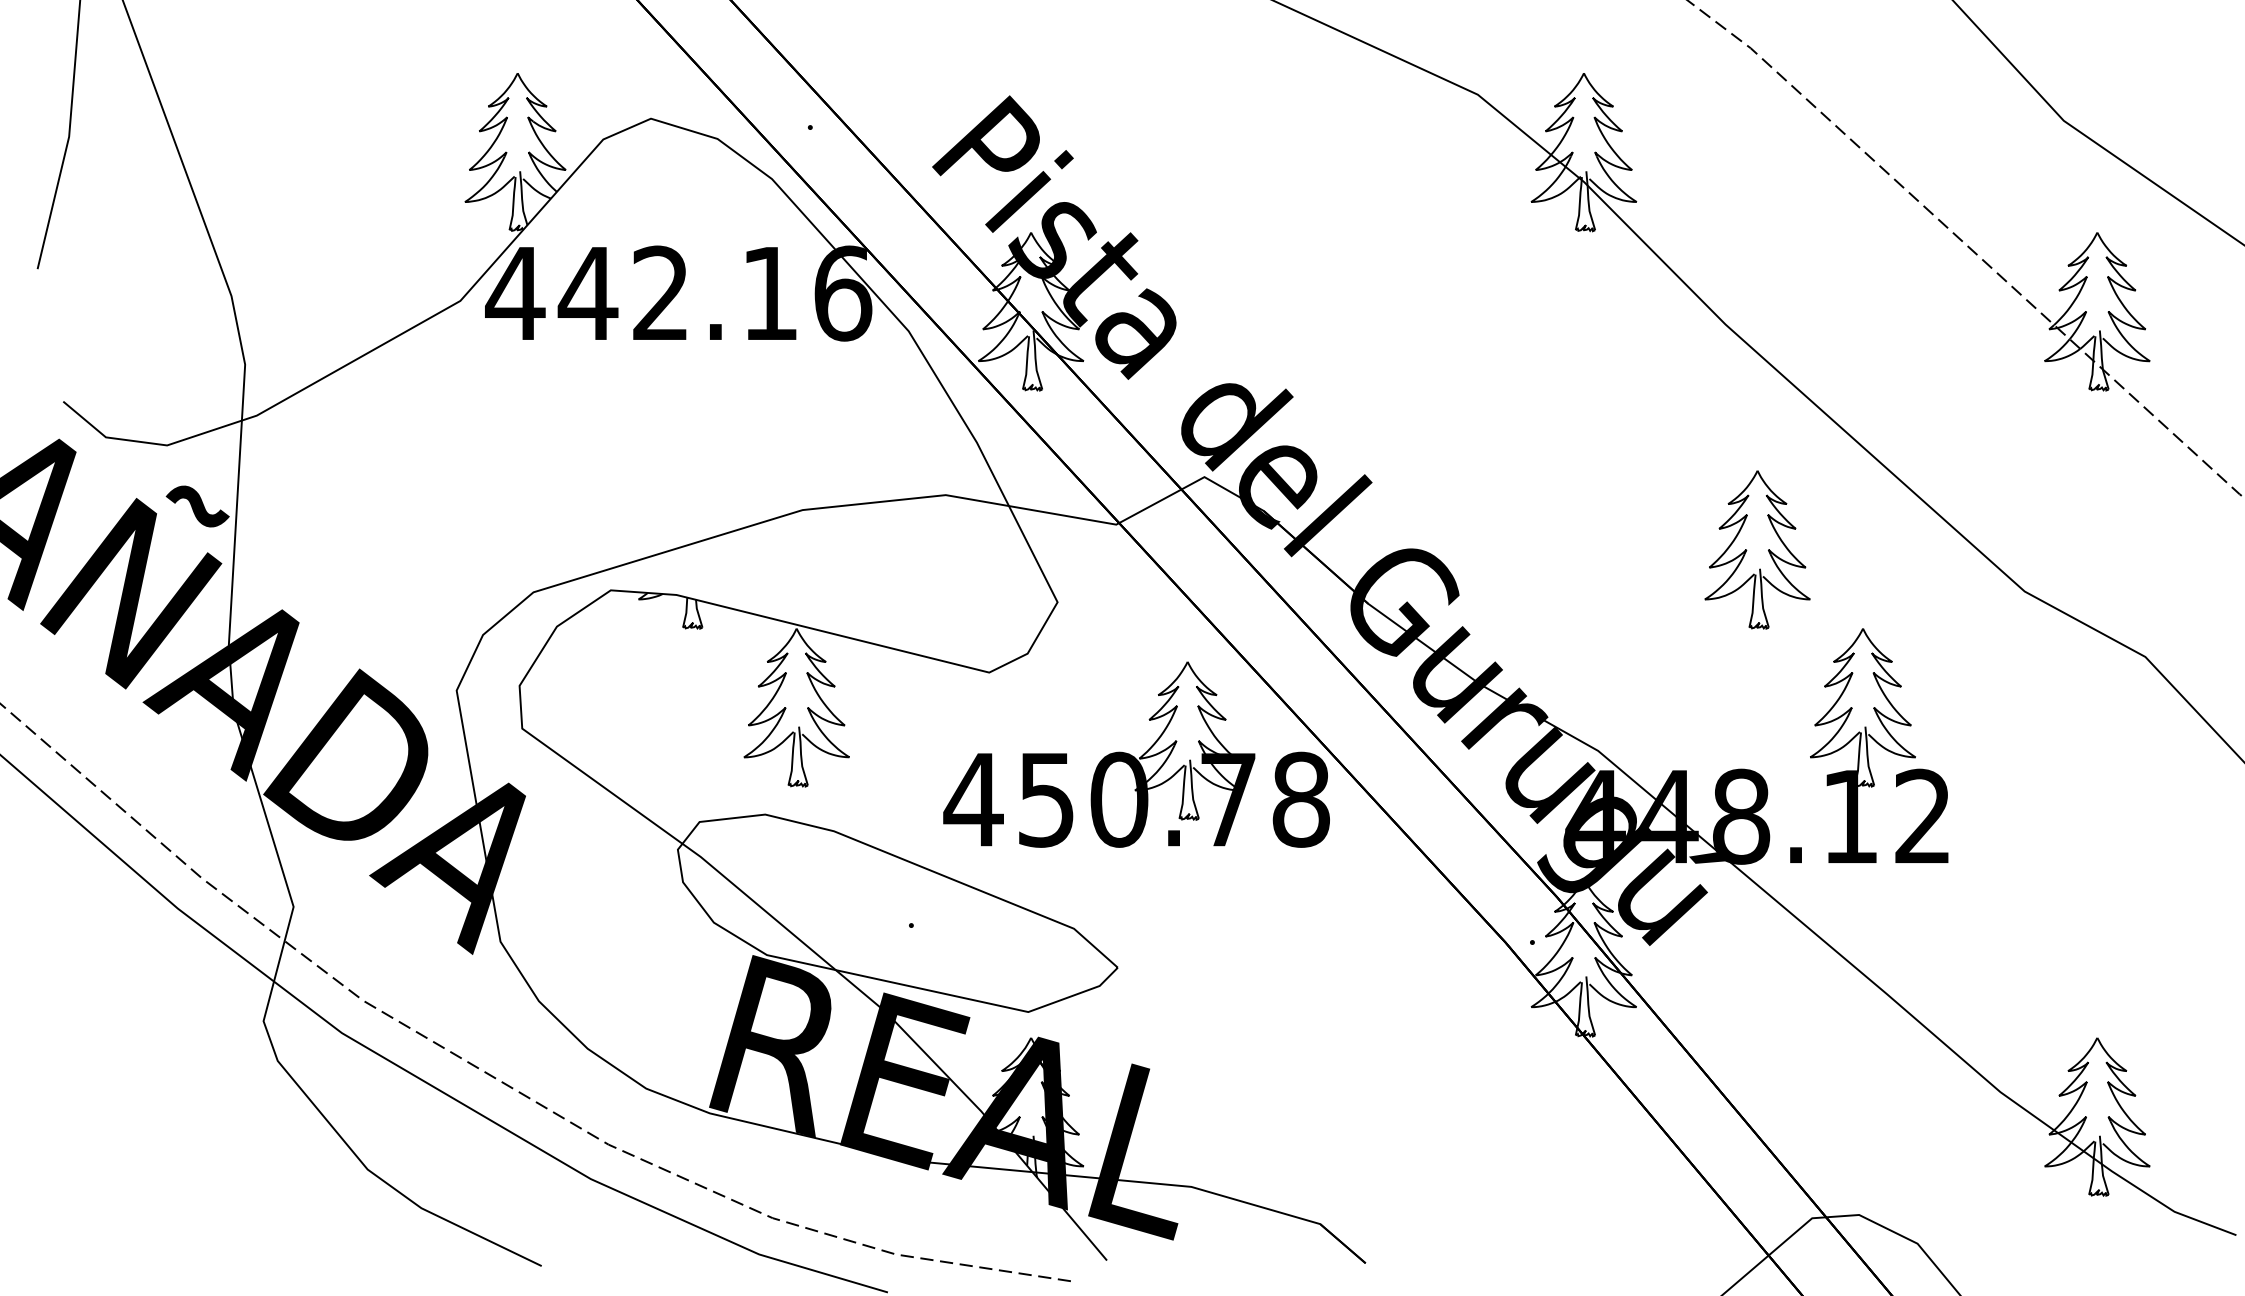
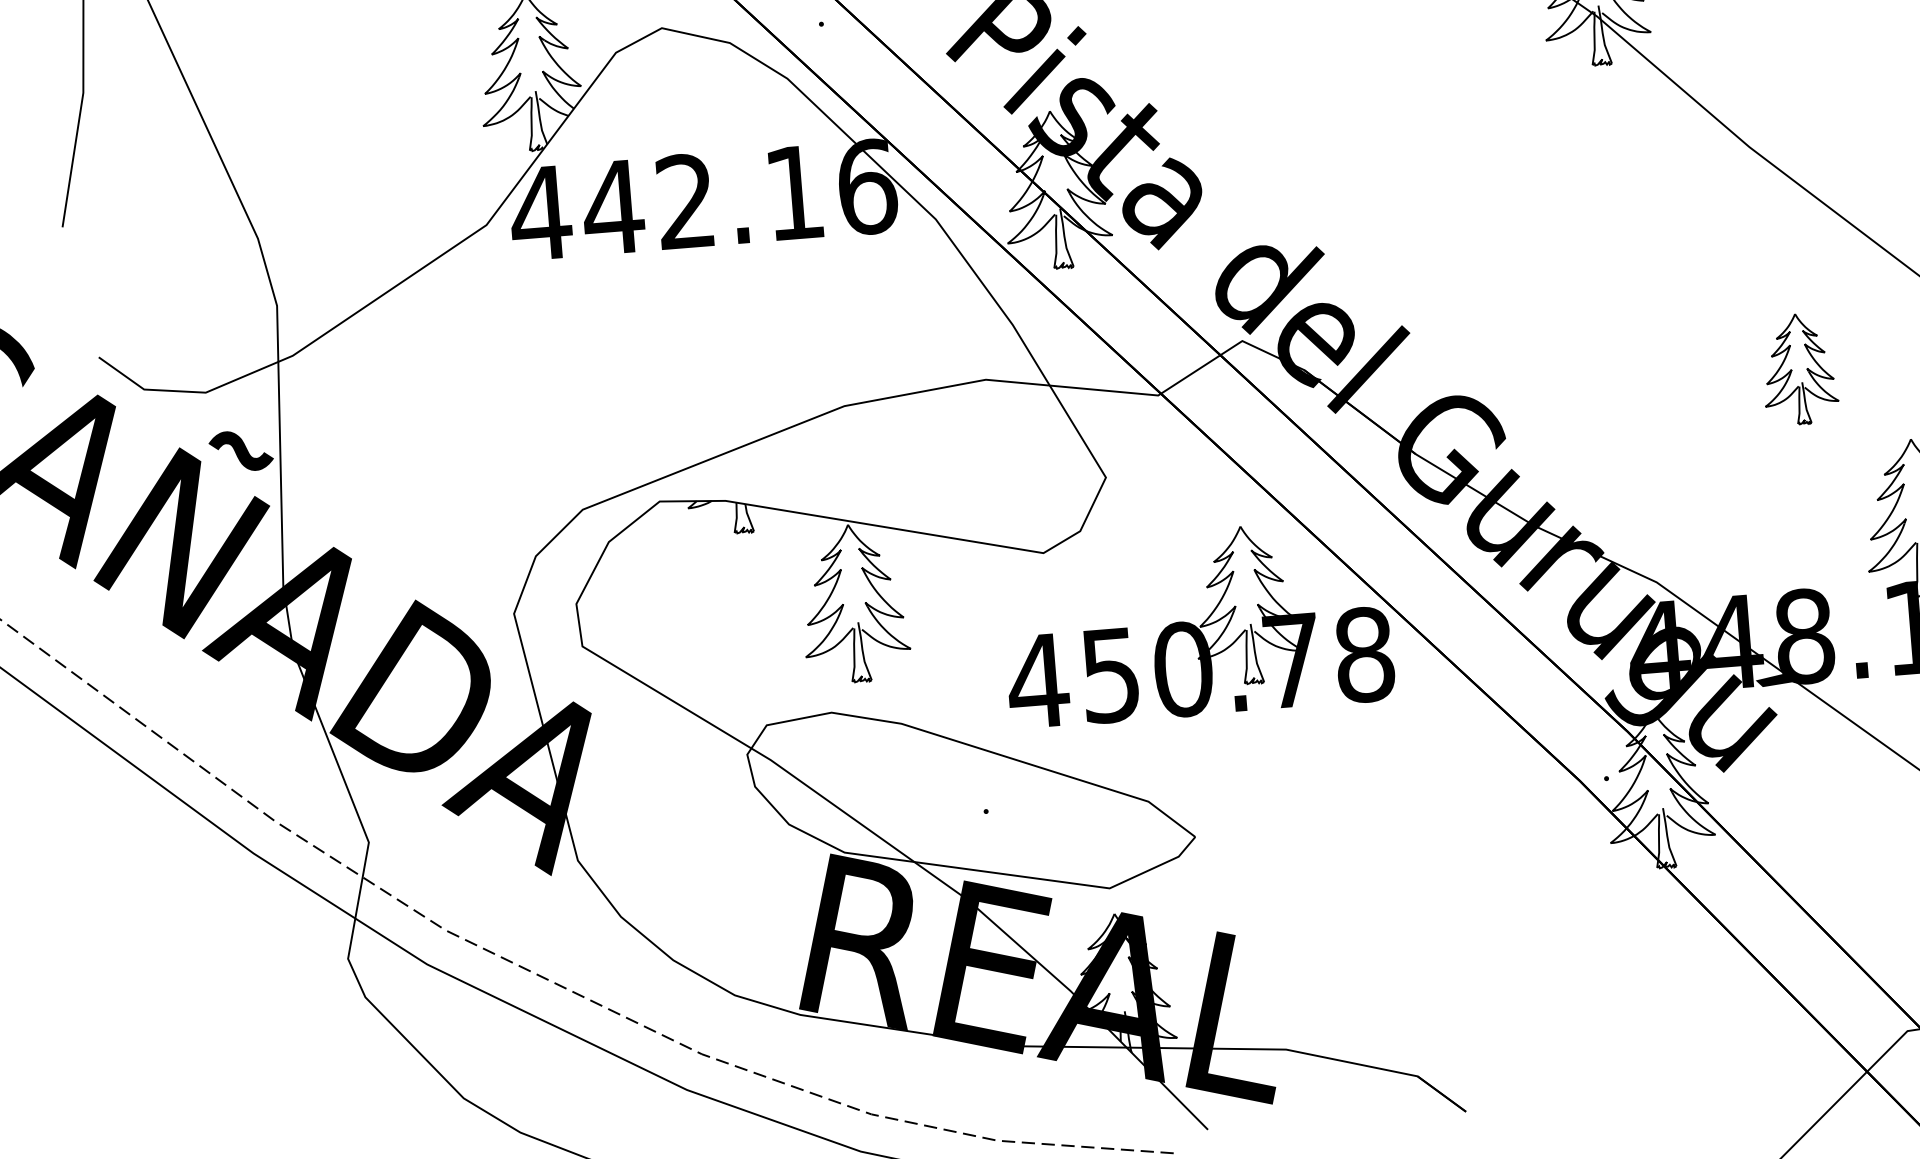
part: (1757, 549) -> (1799, 368), size x0.7

